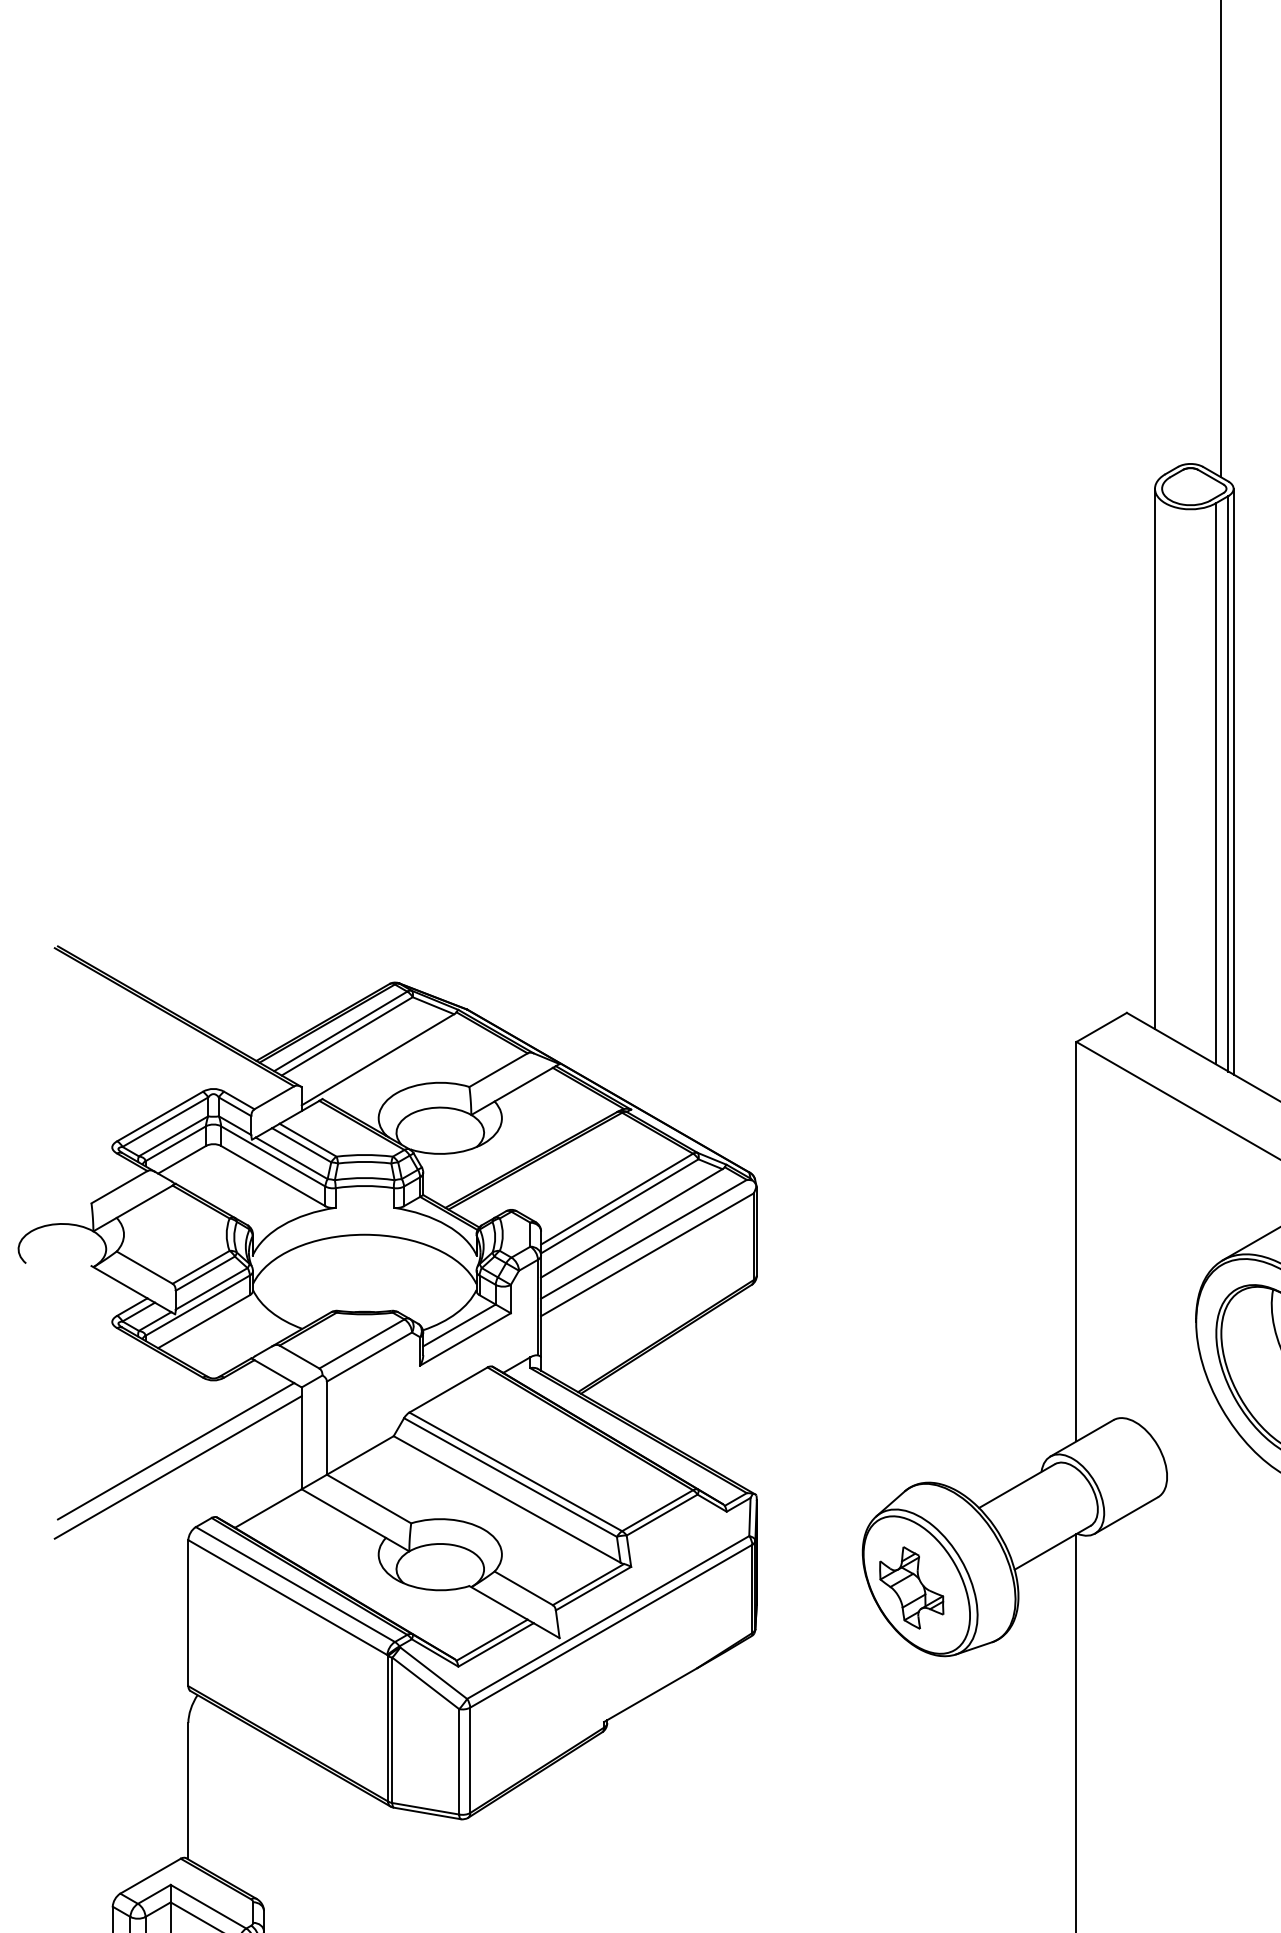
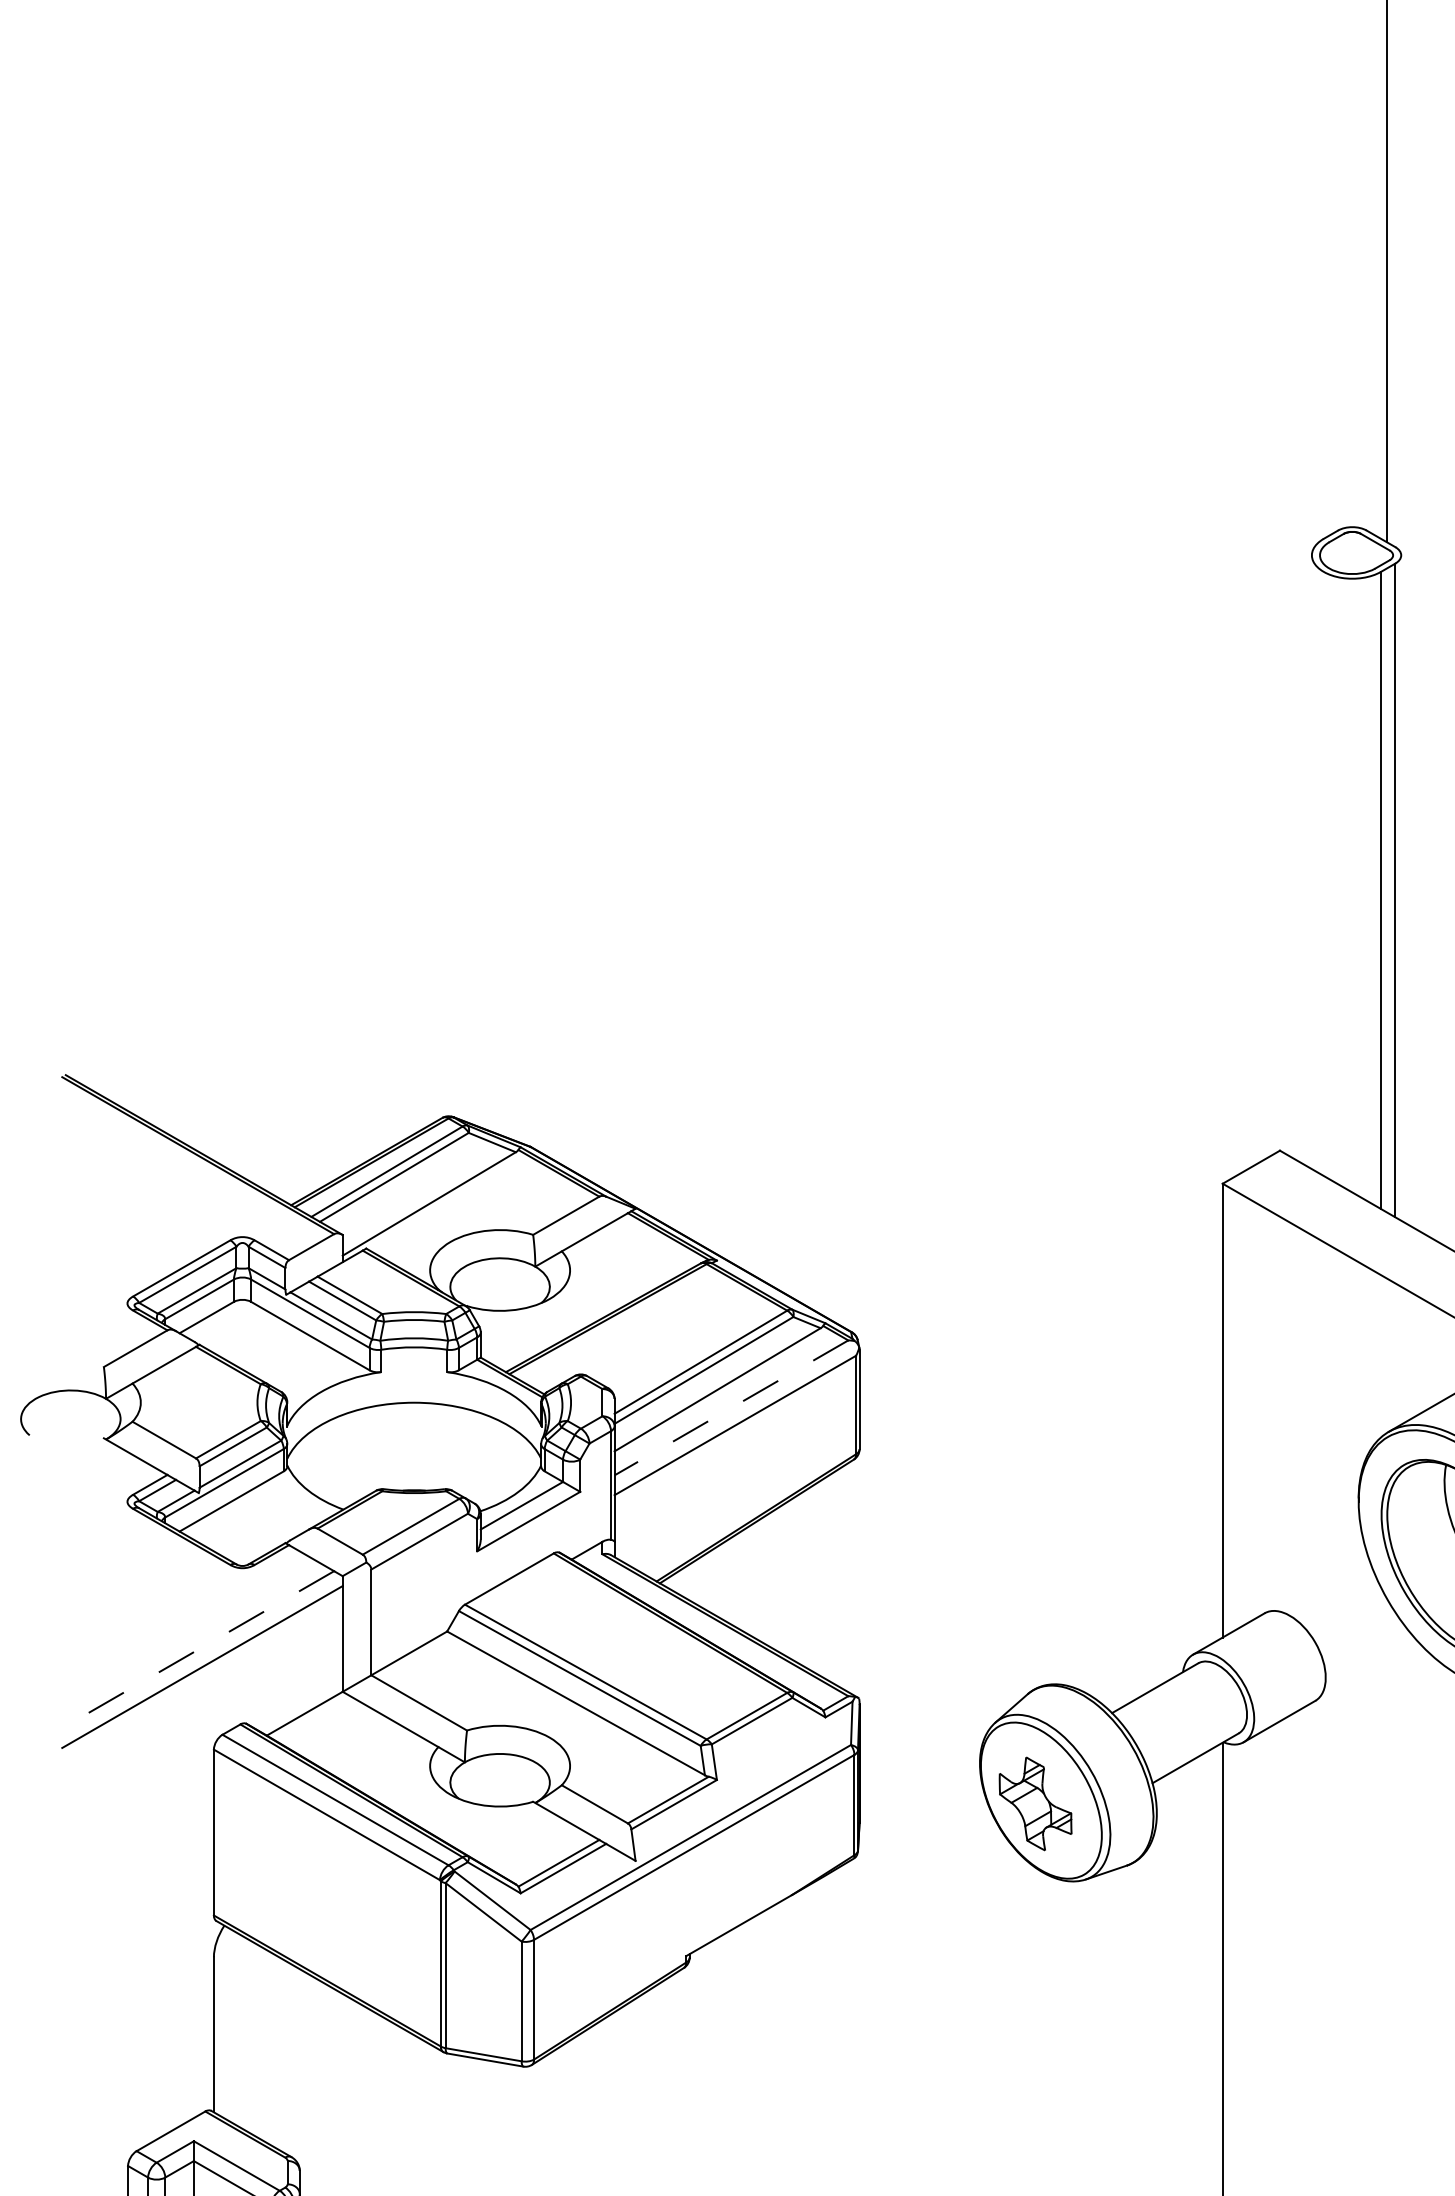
line: (1154, 758) -> (1311, 861), removed
line: (1233, 781) -> (1401, 887), removed
line: (643, 1239) -> (730, 1408), solid -> dashed
line: (175, 1451) -> (199, 1648), solid -> dashed

